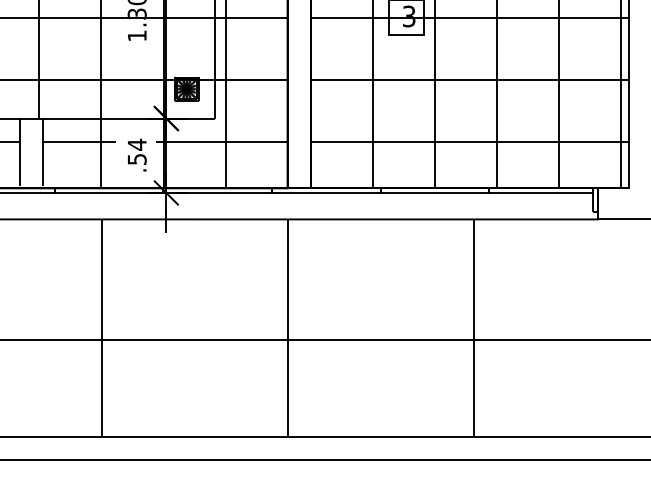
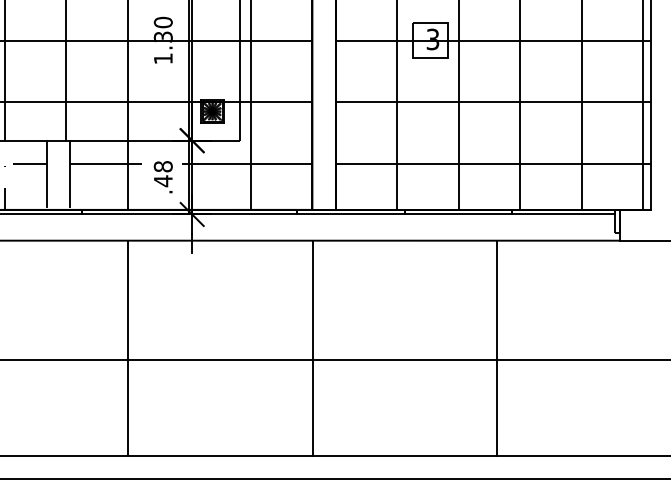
text: (136, 151) -> (162, 173), .54 -> .48

